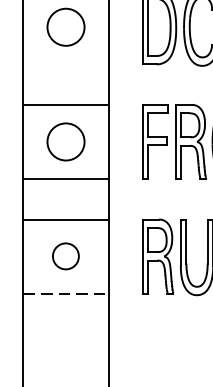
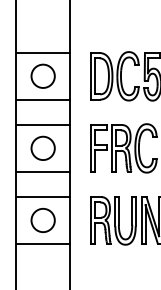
line: (64, 64) -> (42, 99), added
circle: (64, 255) -> (42, 219), size x1.43
line: (66, 293) -> (43, 243), dashed -> solid

